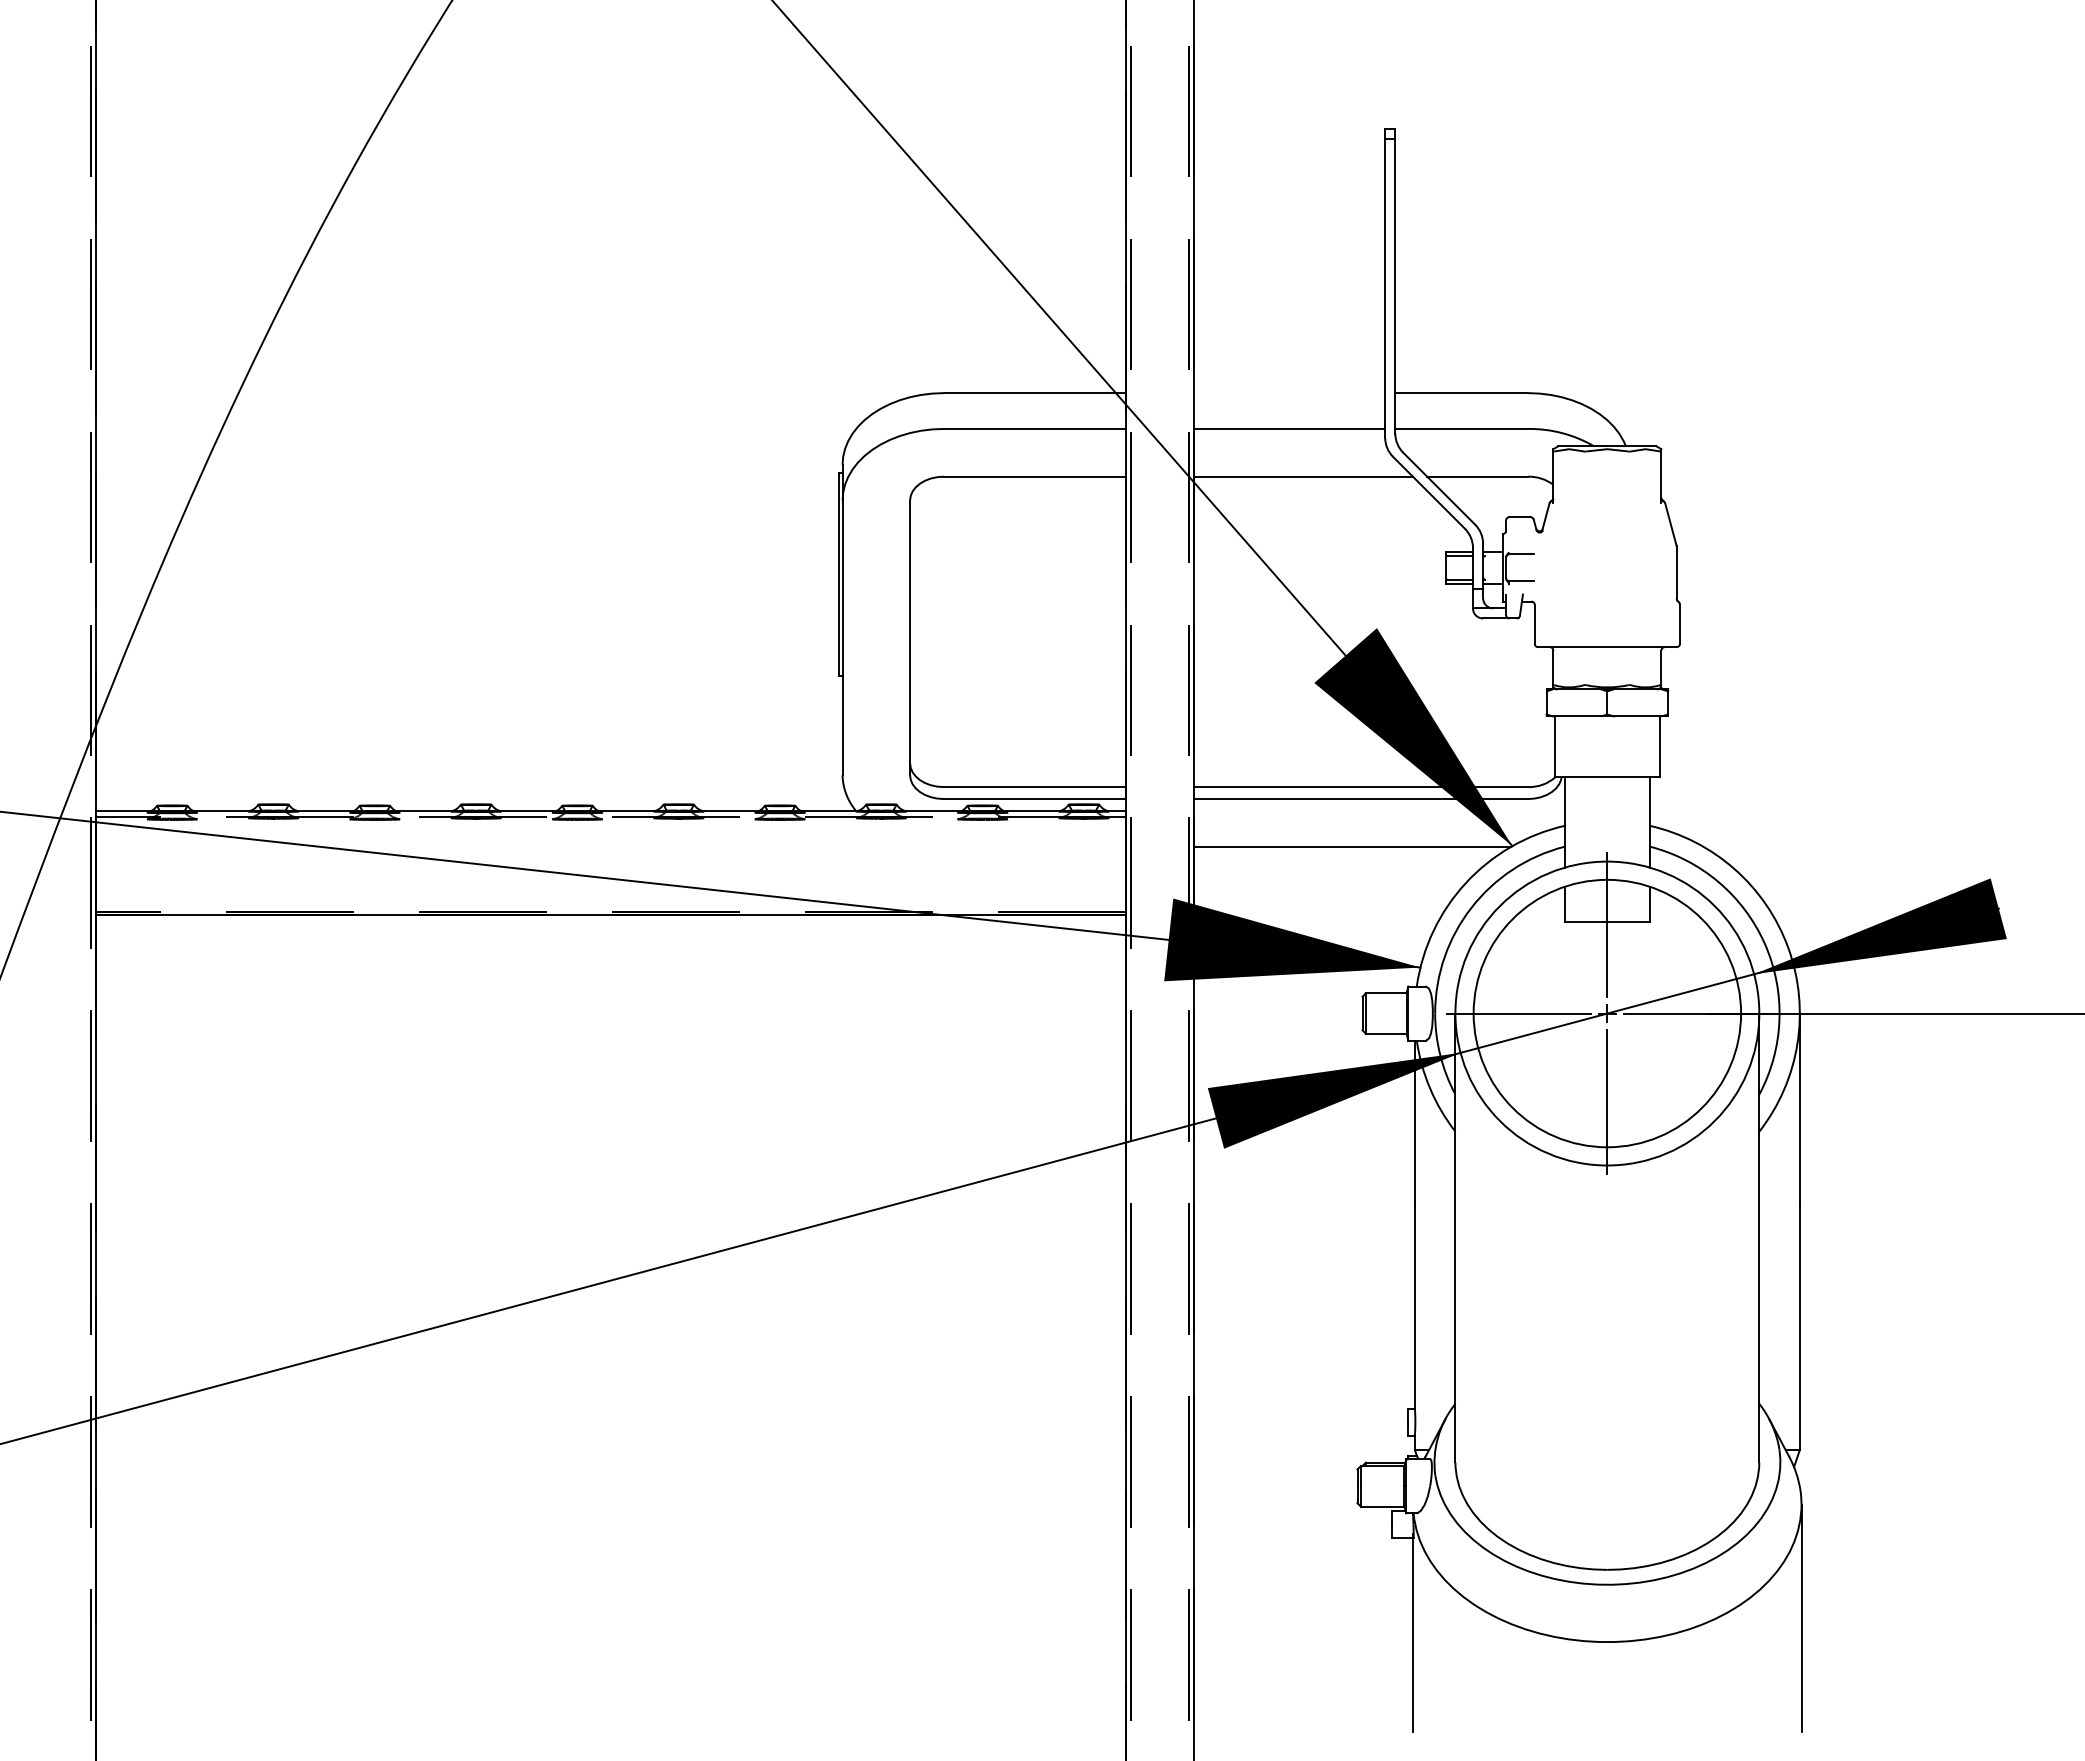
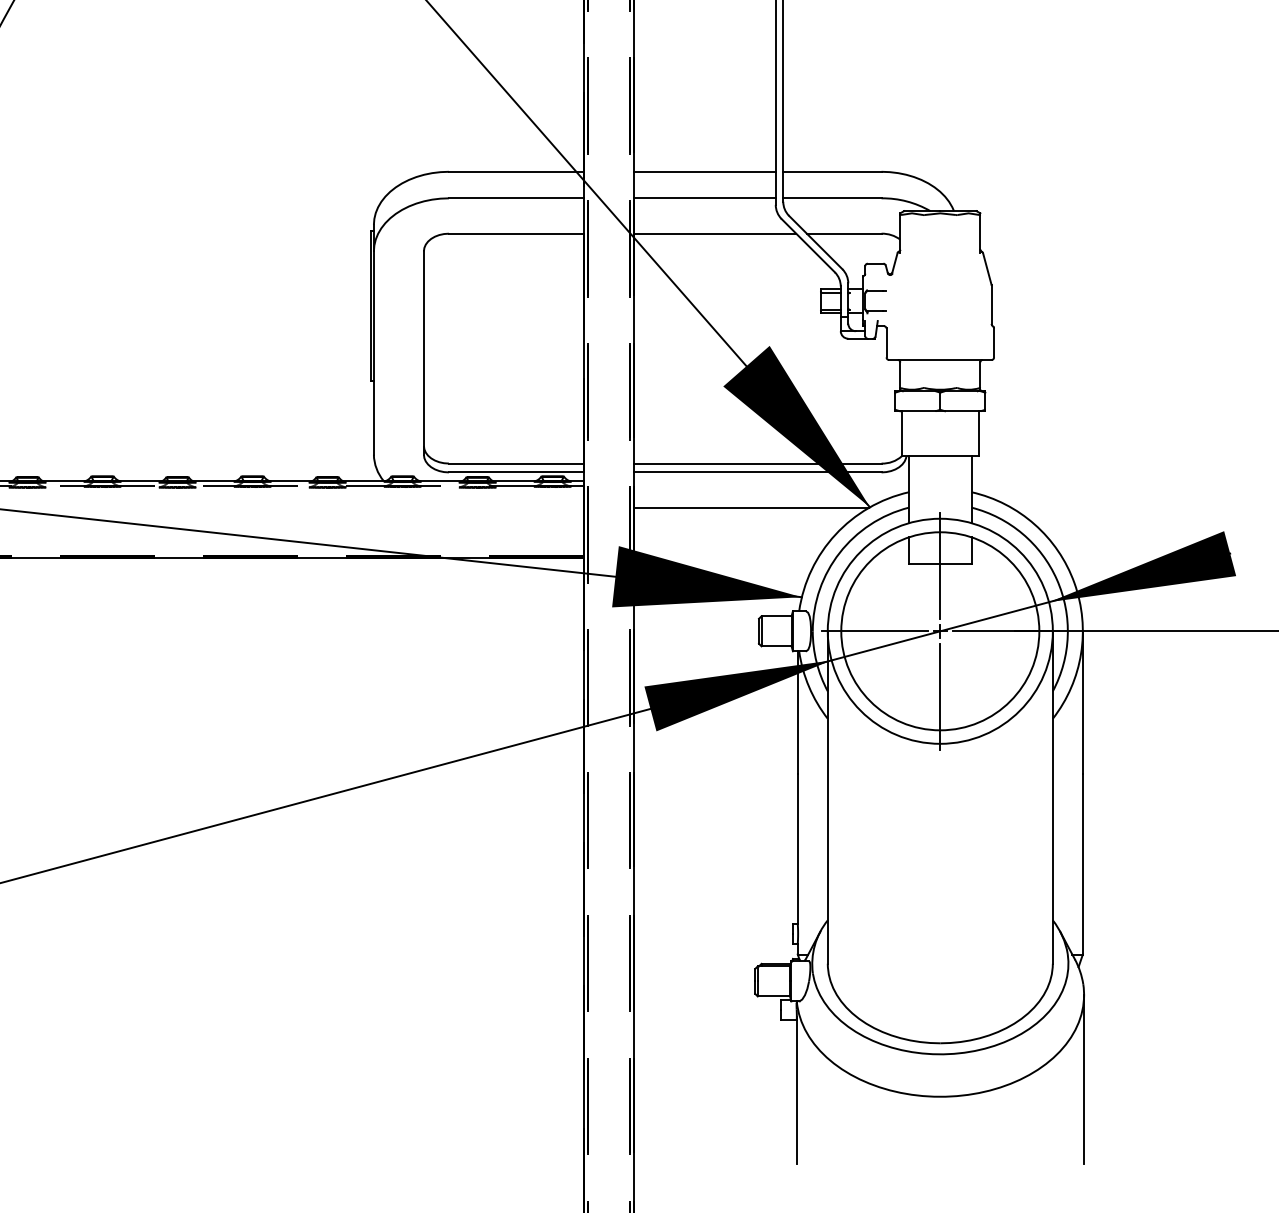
line: (1289, 393) -> (704, 172), added

